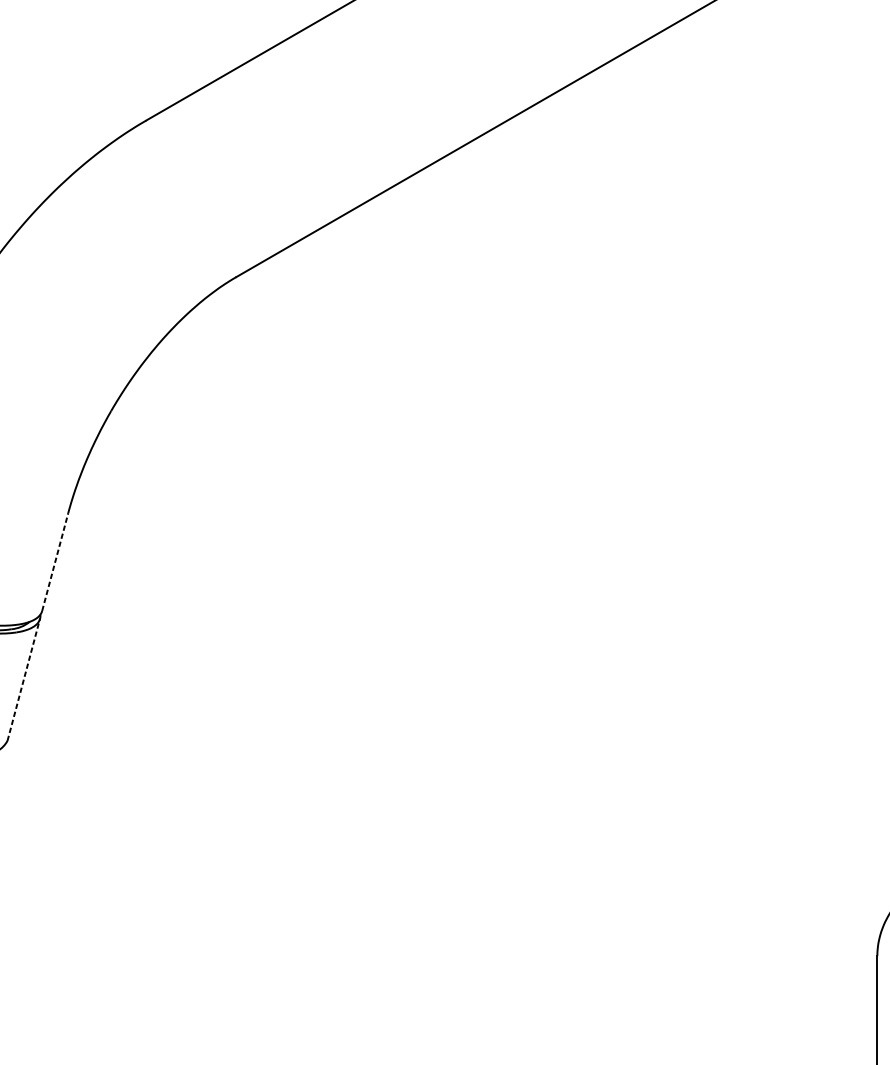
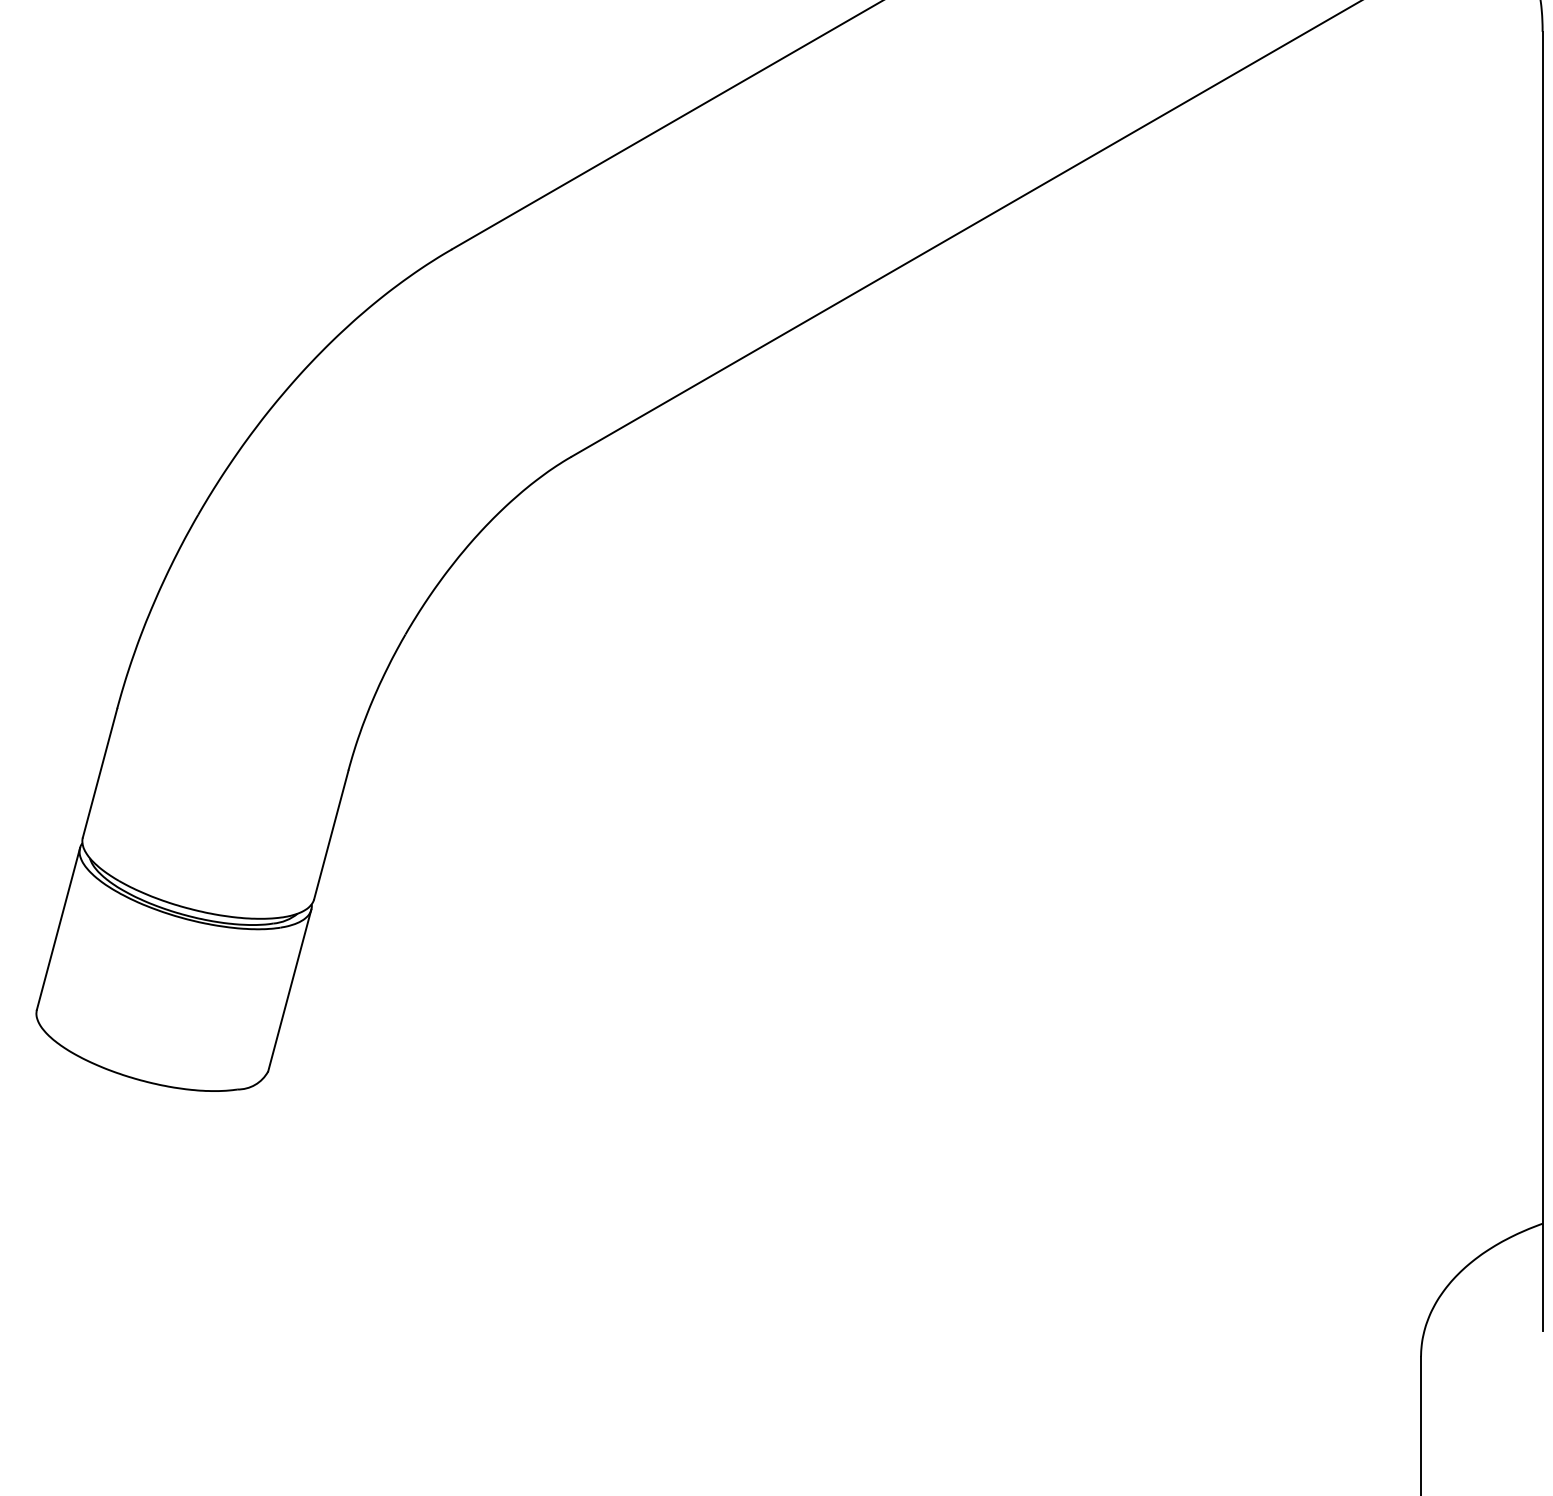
line: (55, 562) -> (331, 834), dashed -> solid
line: (23, 679) -> (289, 990), dashed -> solid

